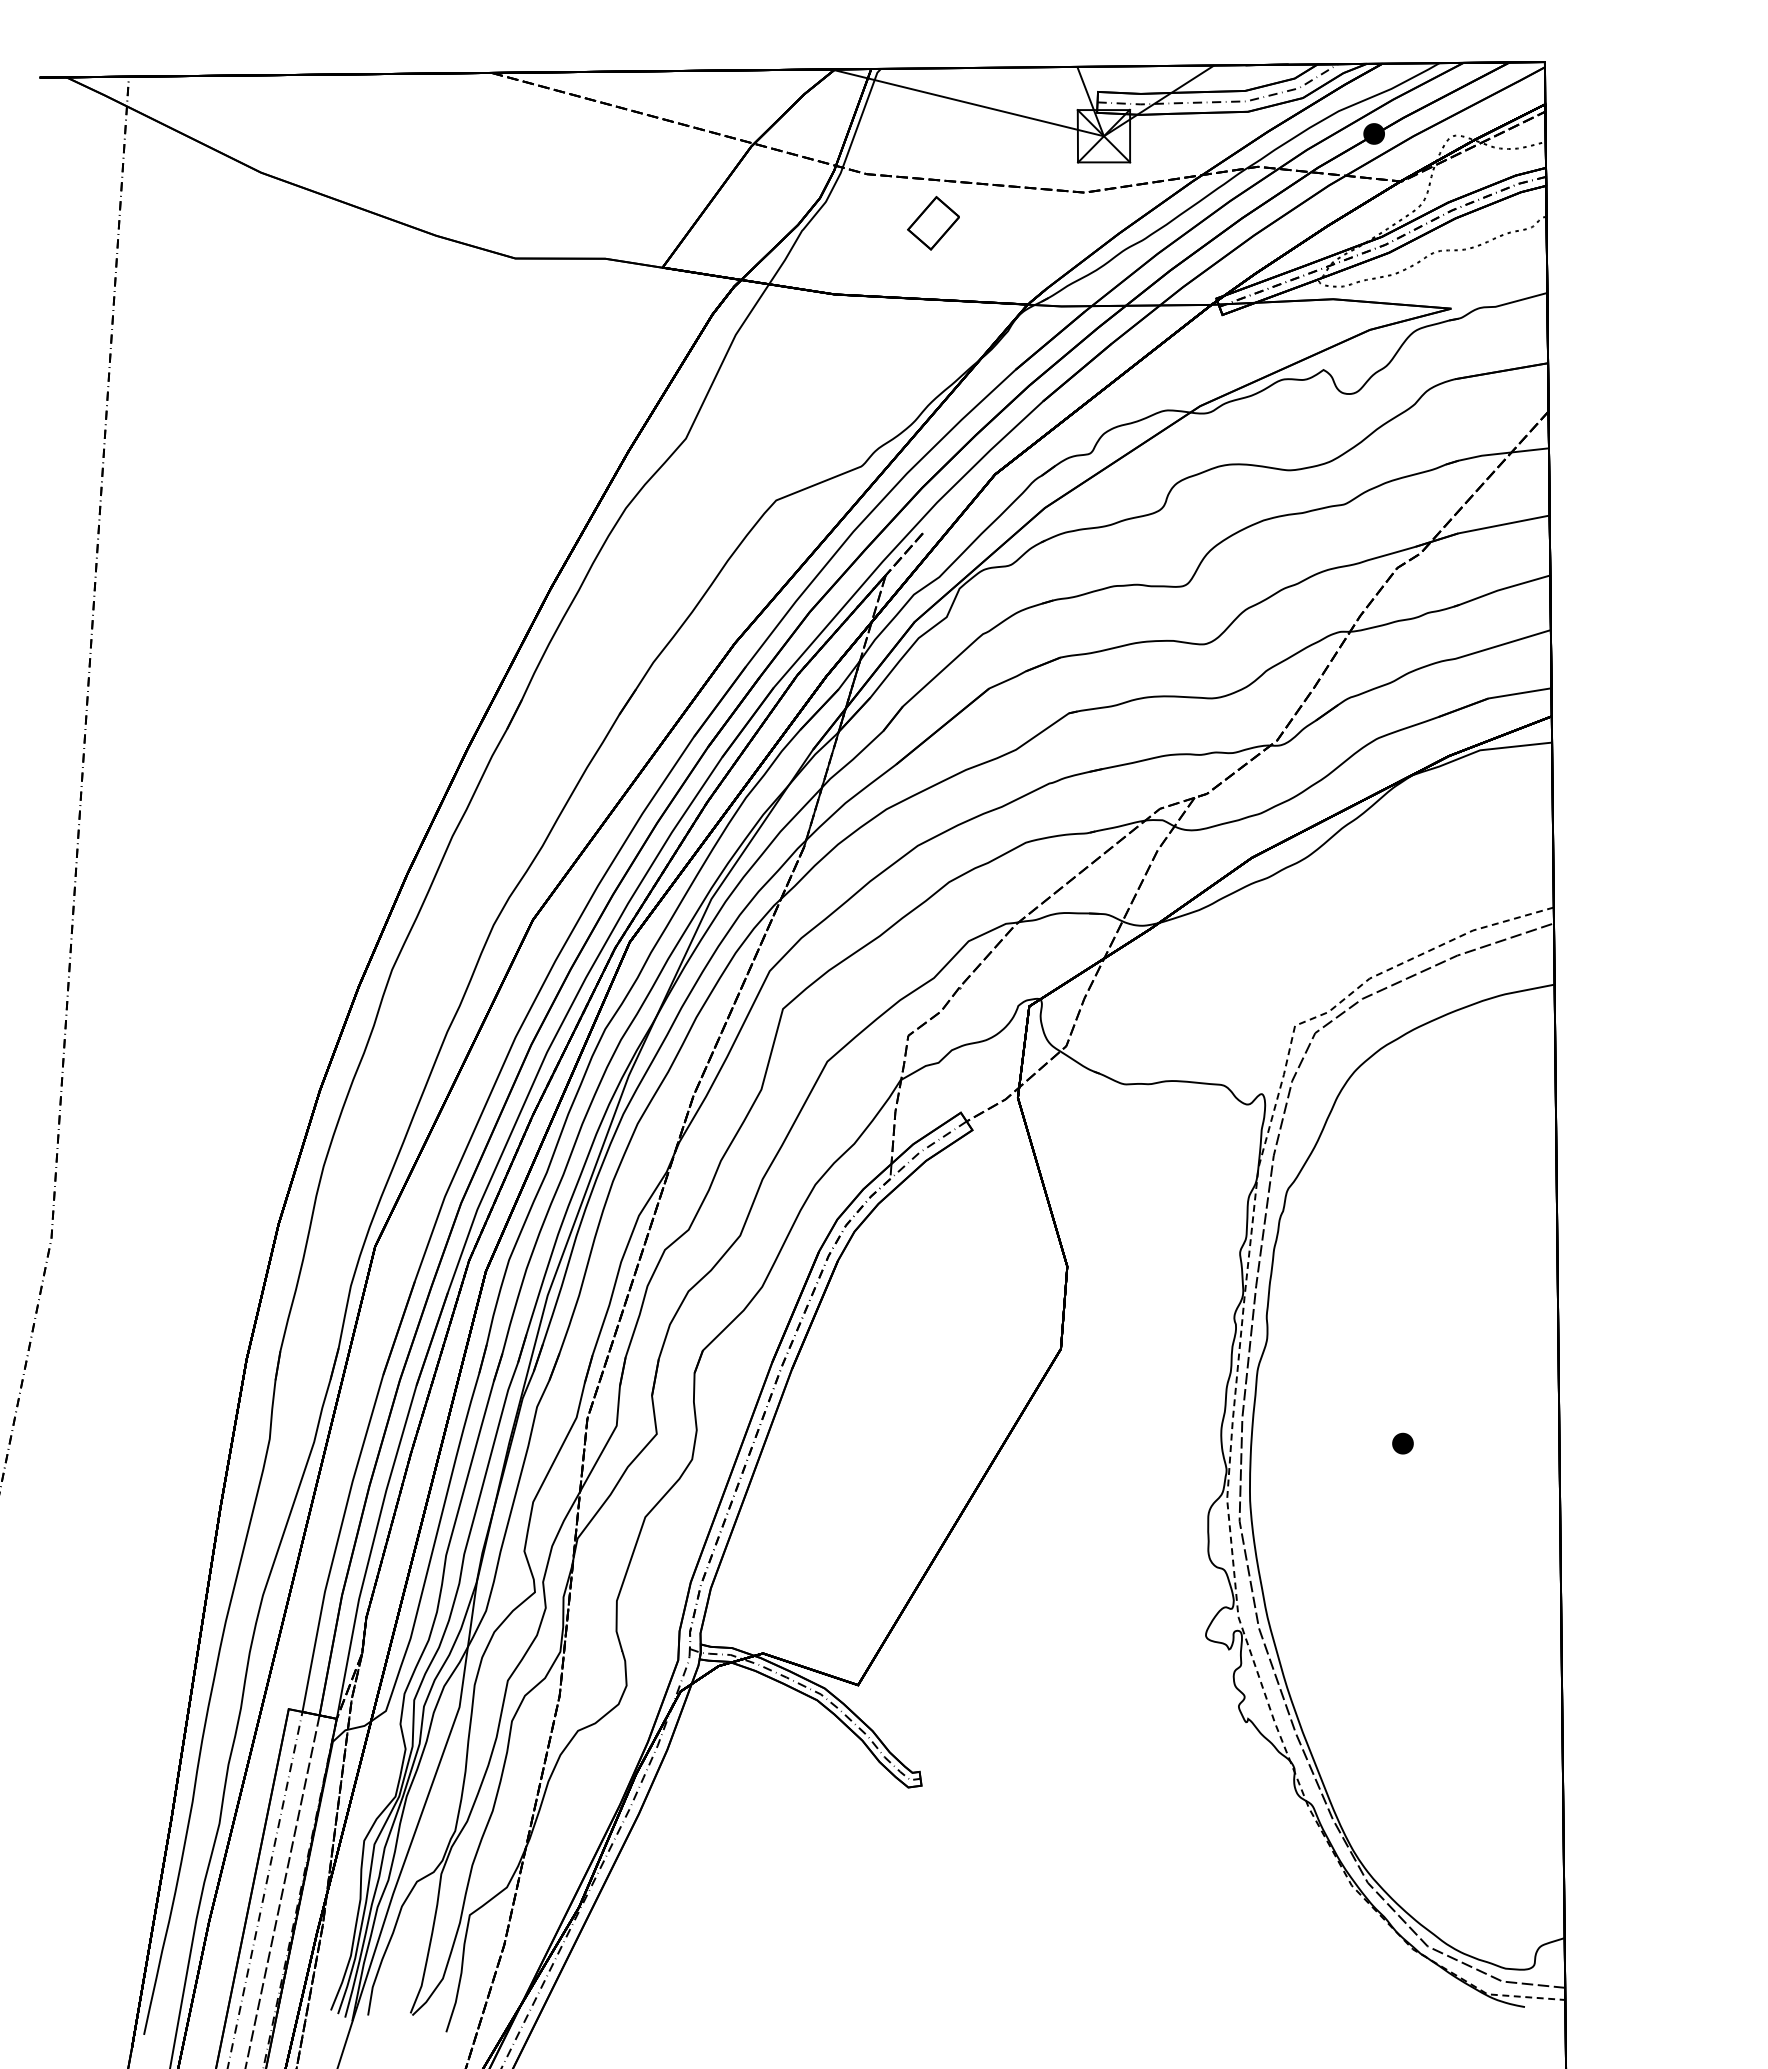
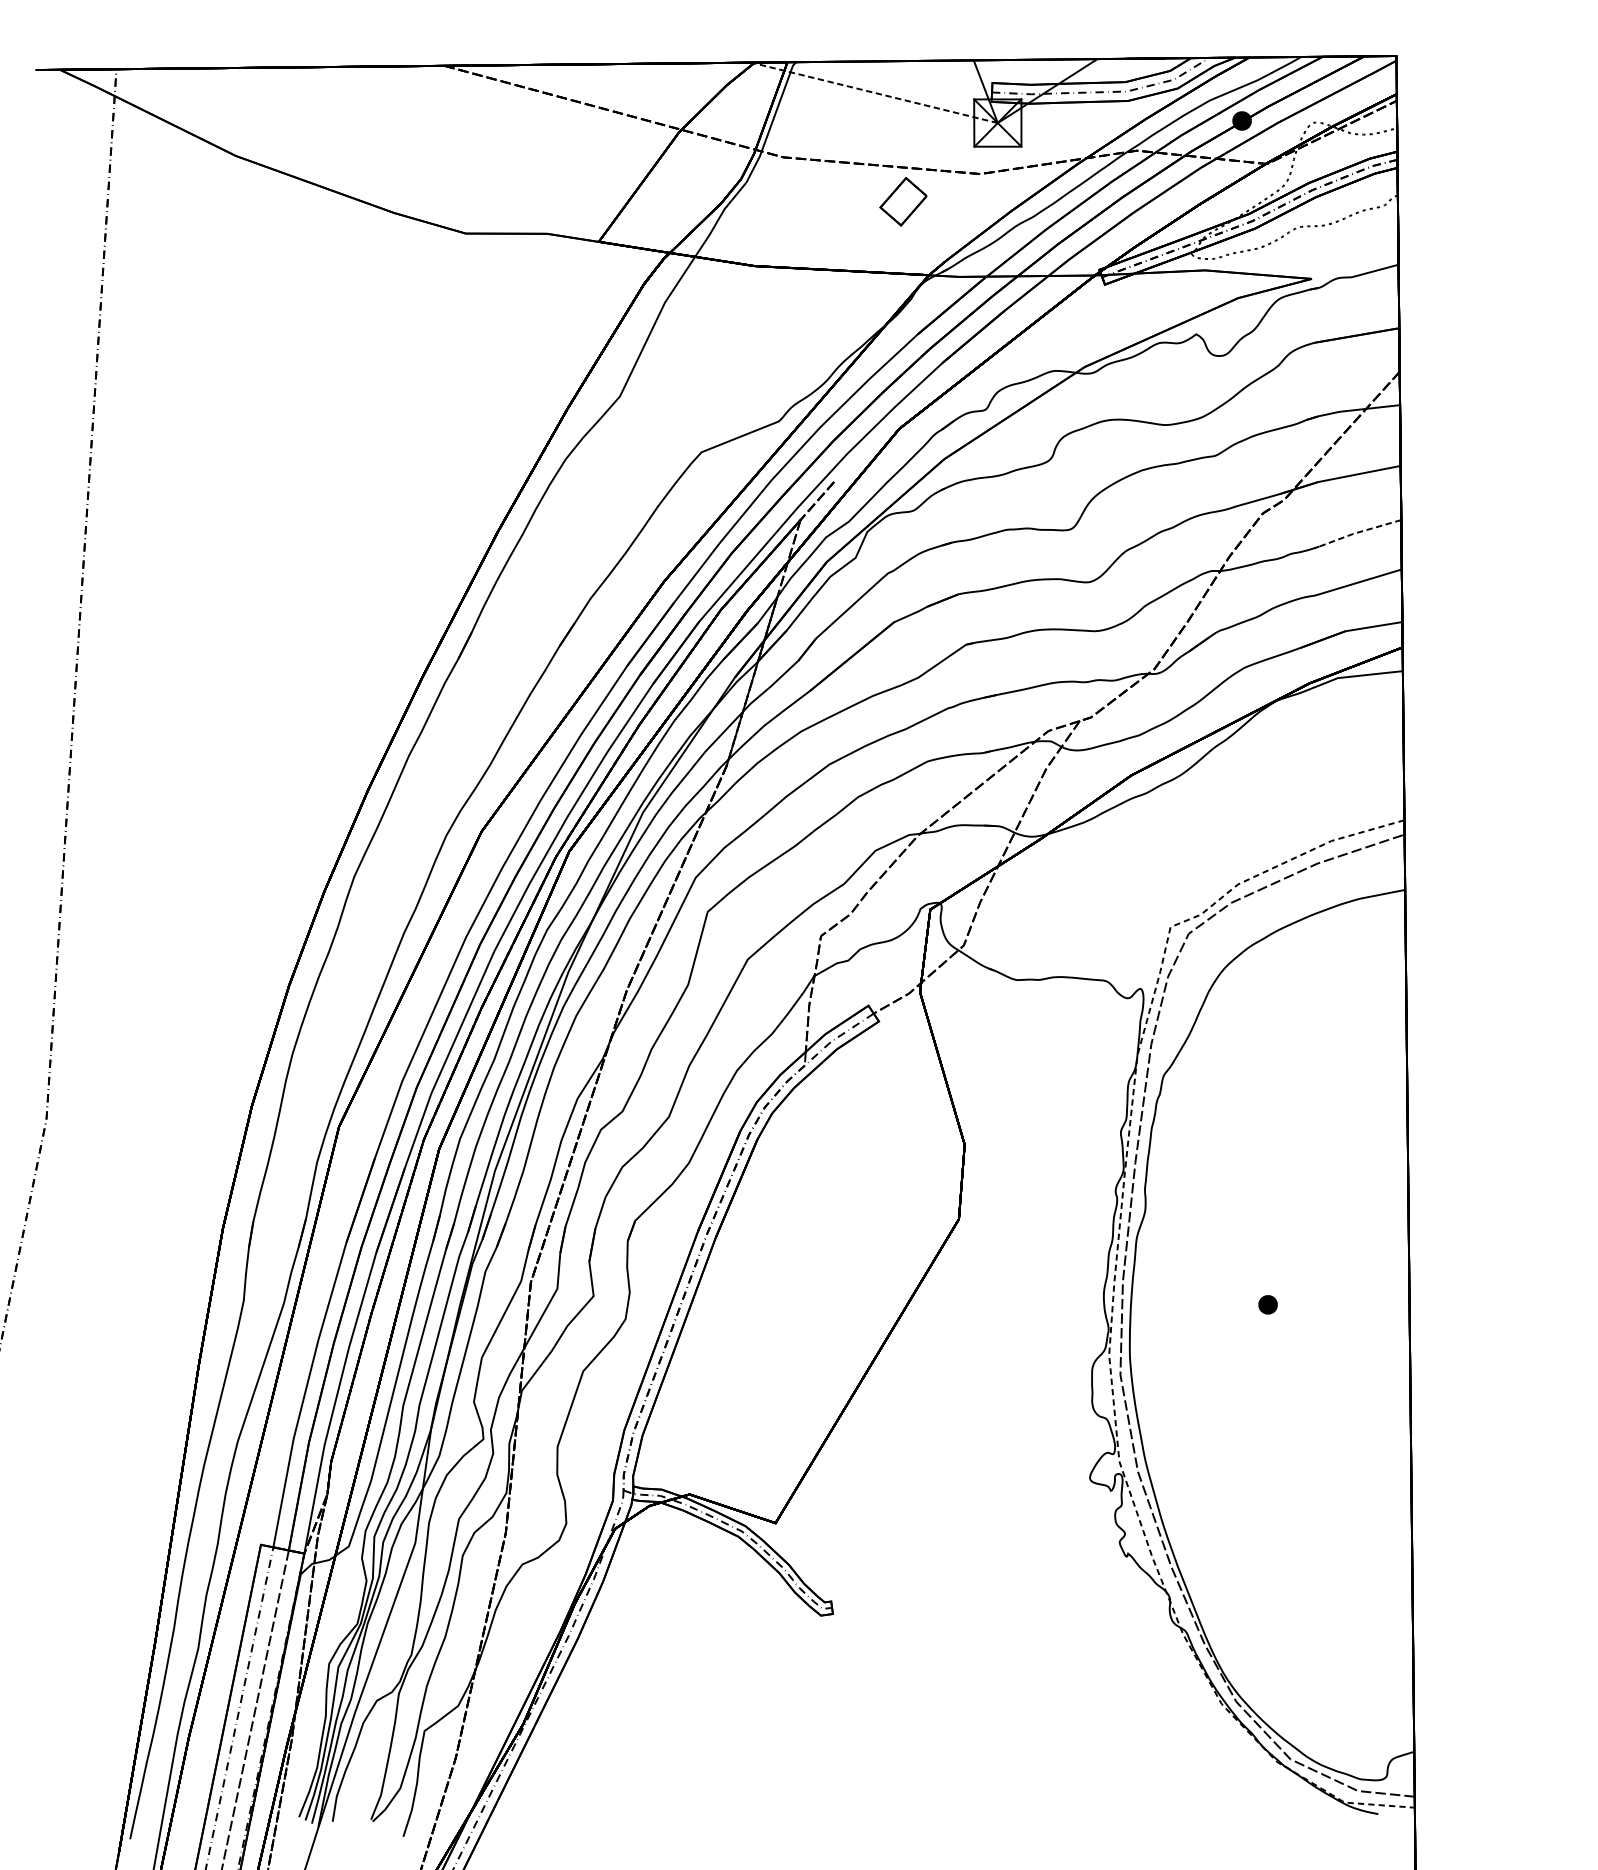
line: (967, 102) -> (874, 92), solid -> dashed
part: (933, 223) -> (903, 201), moved
line: (1500, 589) -> (1356, 532), solid -> dashed

